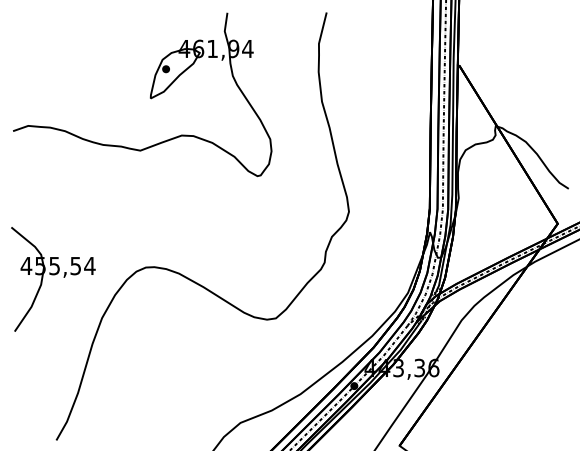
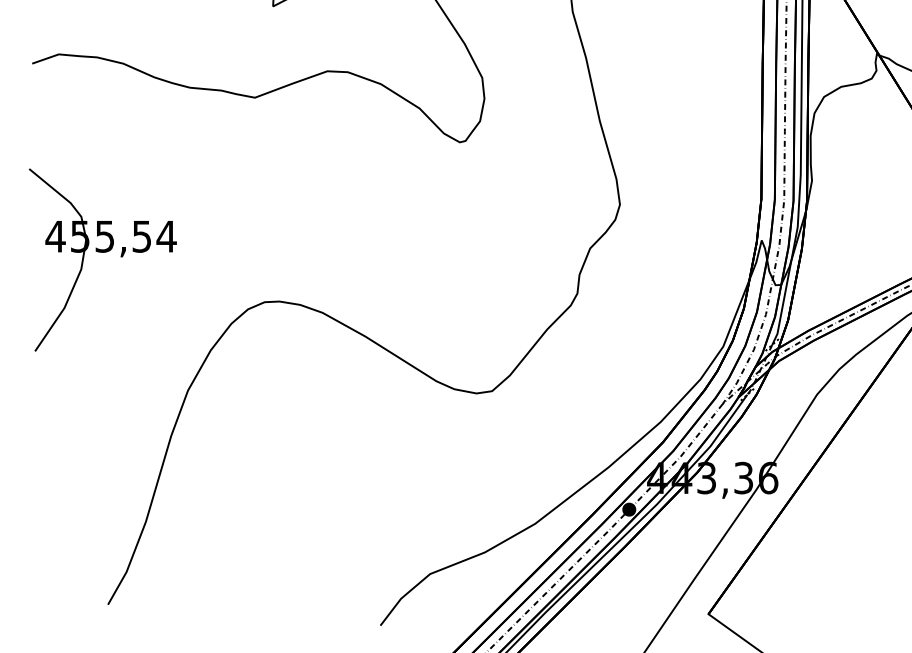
part: (53, 279) -> (102, 260), moved

